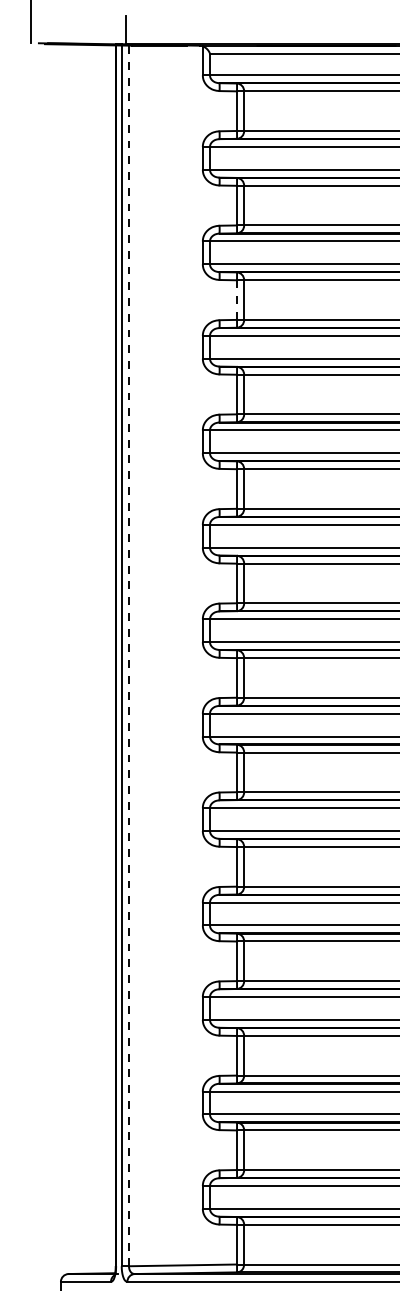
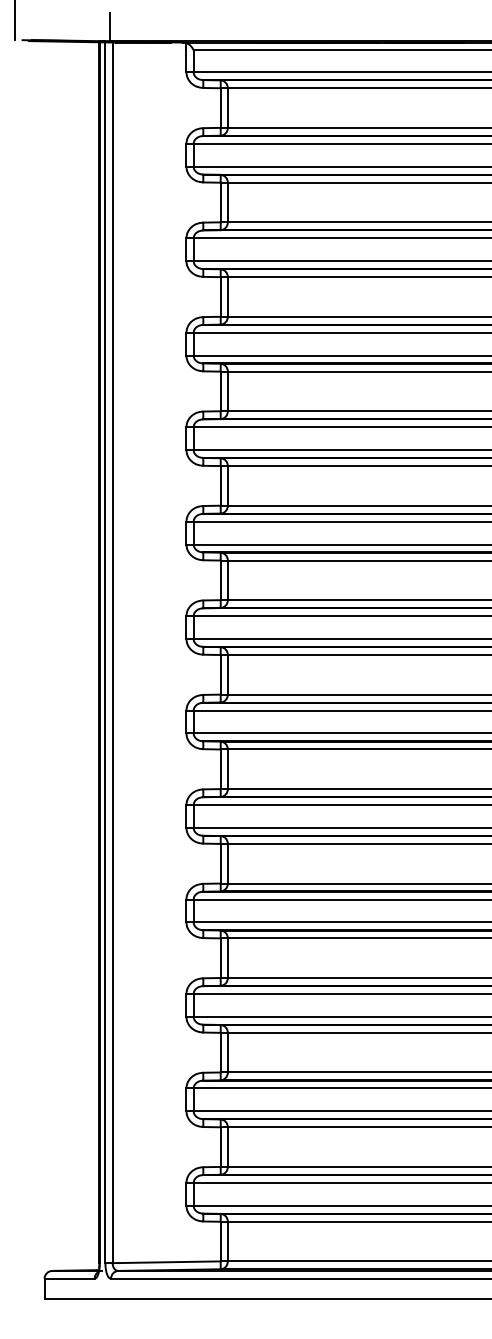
line: (236, 299) -> (220, 296), dashed -> solid
line: (128, 655) -> (112, 652), dashed -> solid

